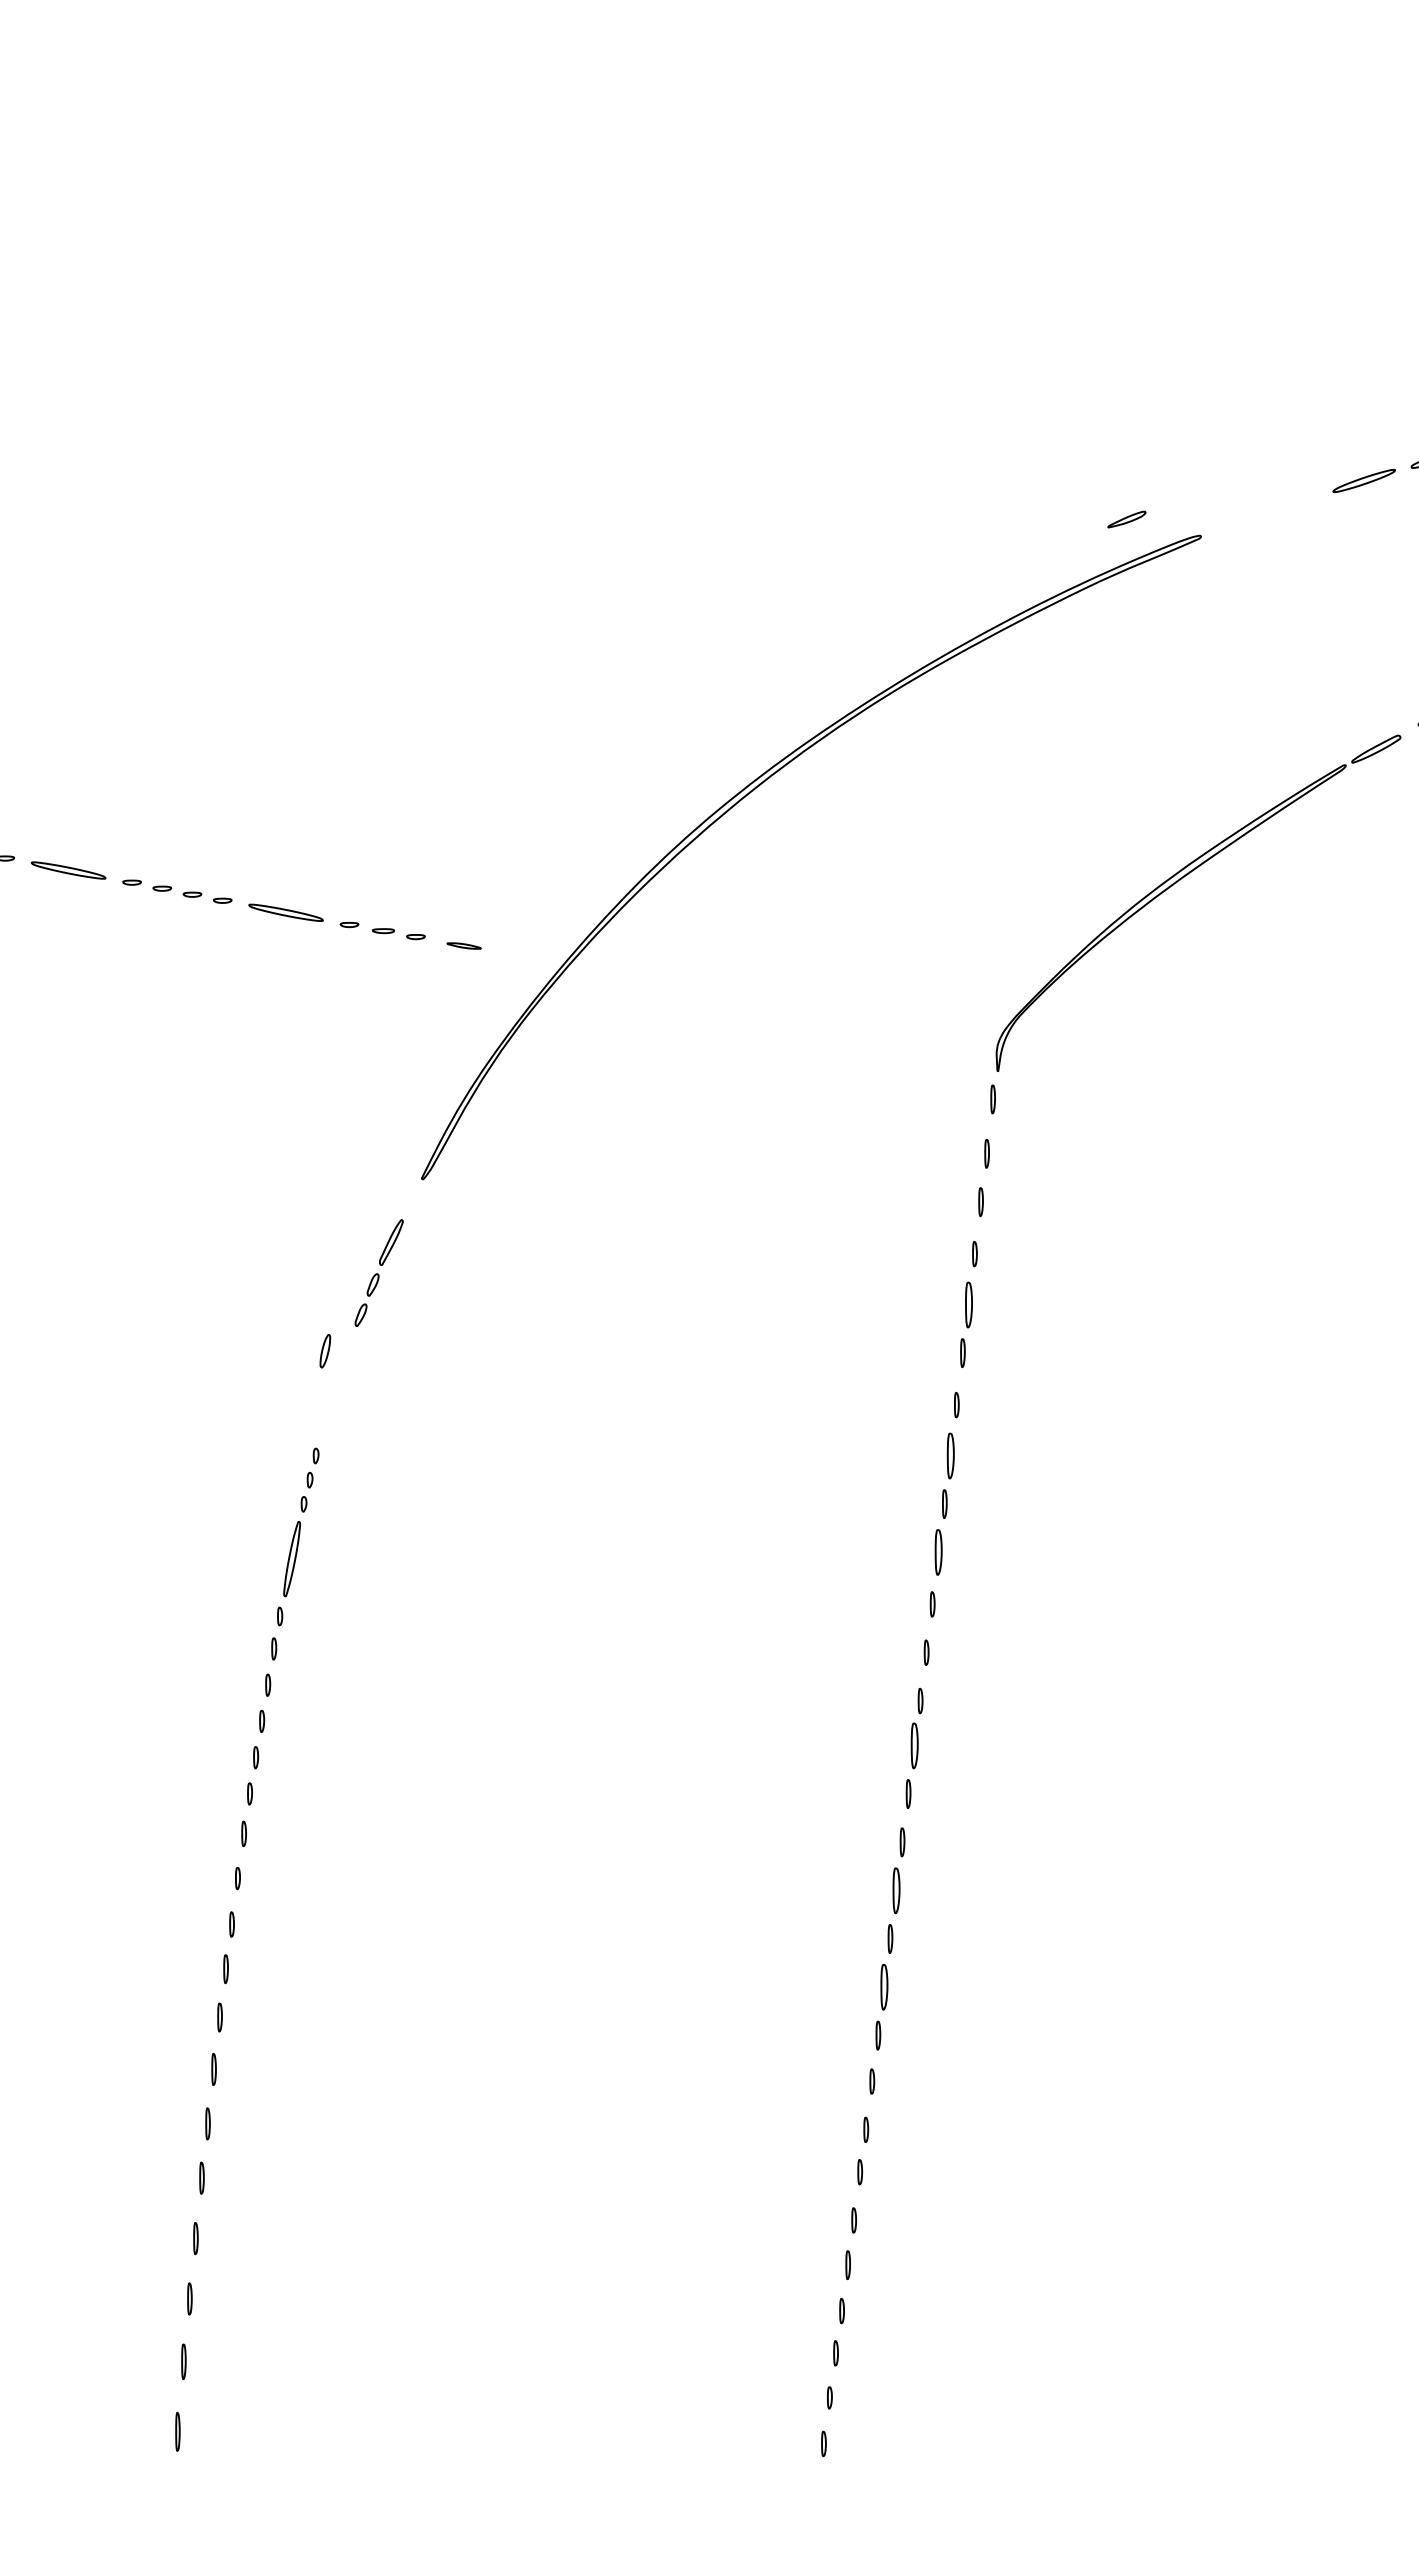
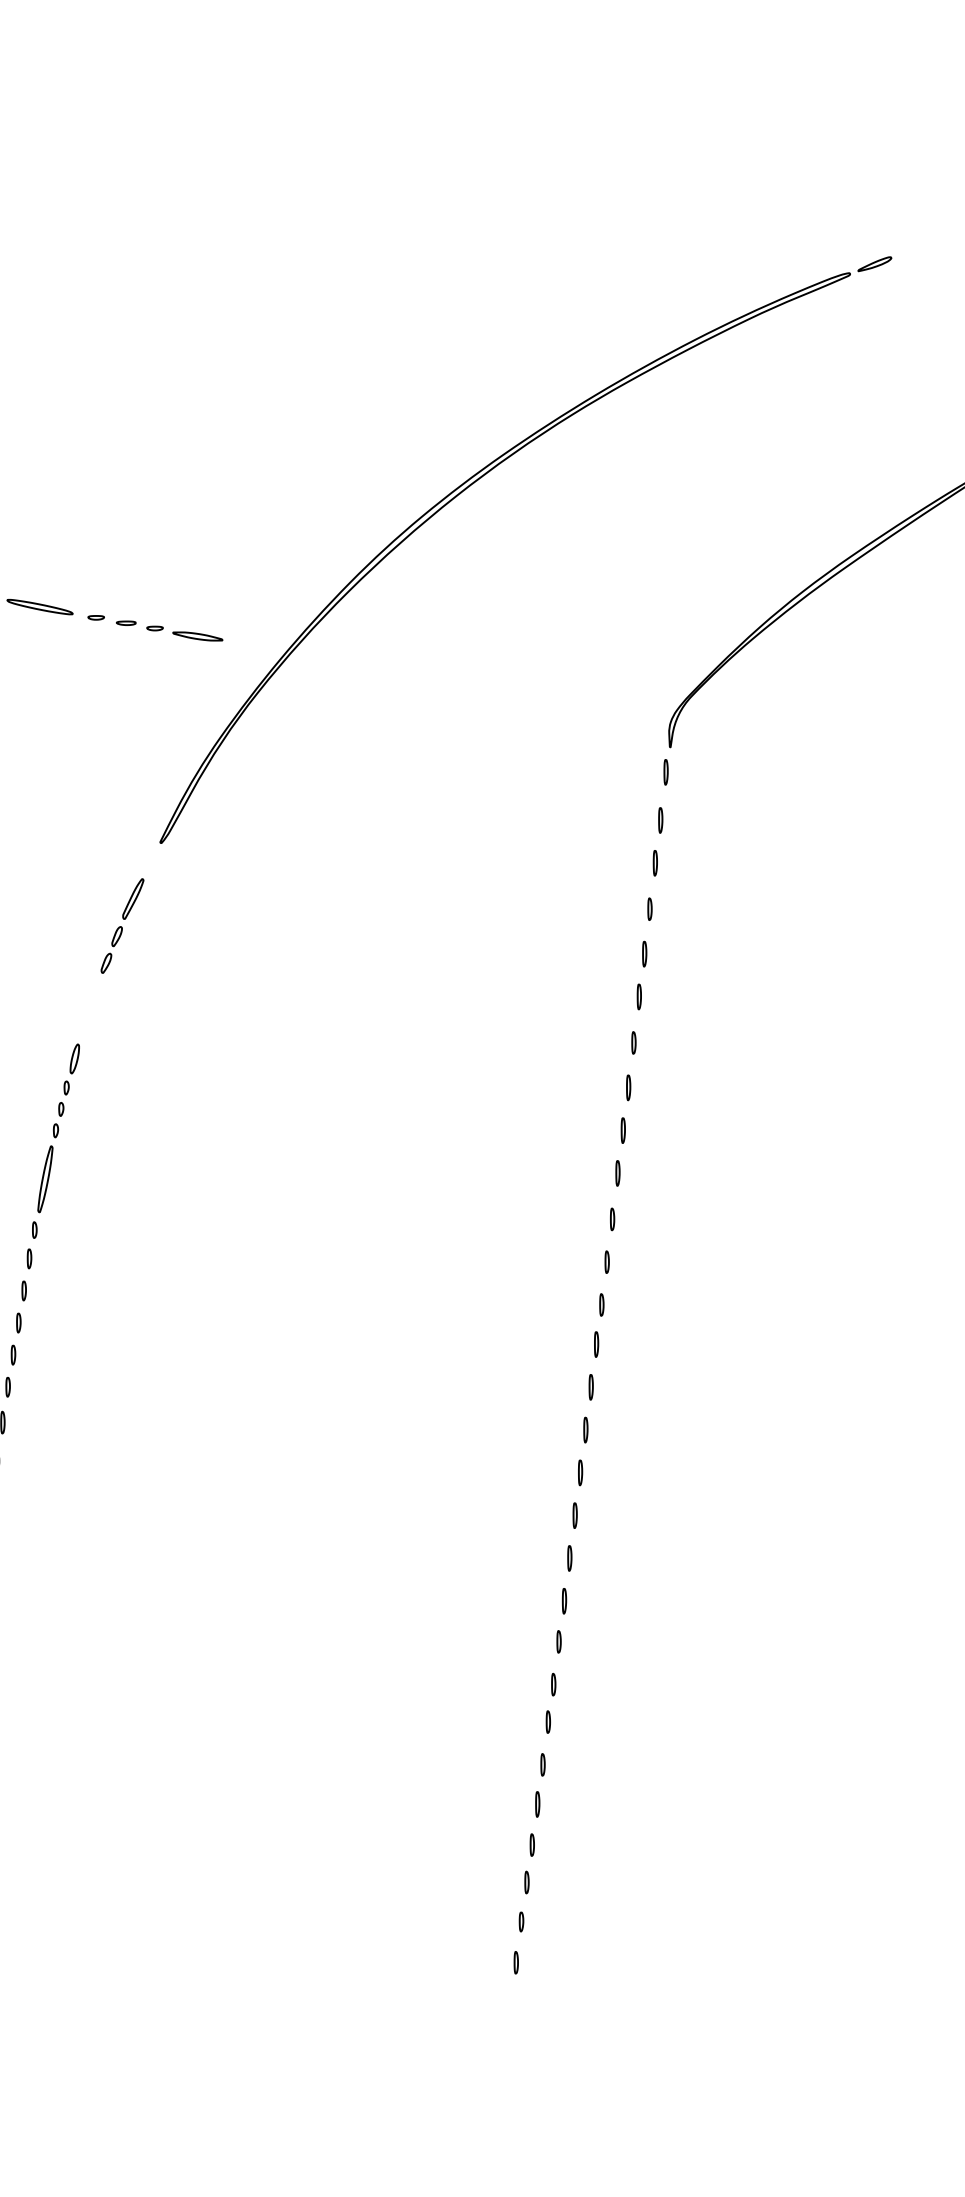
part: (1126, 519) -> (874, 264), moved
part: (463, 945) -> (197, 636), size x1.67
part: (968, 1304) -> (644, 953), size x0.62
part: (325, 1351) -> (74, 1059), moved
part: (950, 1455) -> (628, 1087), size x0.62
part: (938, 1552) -> (617, 1173), size x0.62
part: (914, 1745) -> (596, 1344), size x0.62
part: (896, 1890) -> (580, 1472), size x0.62
part: (884, 1987) -> (569, 1558), size x0.62

